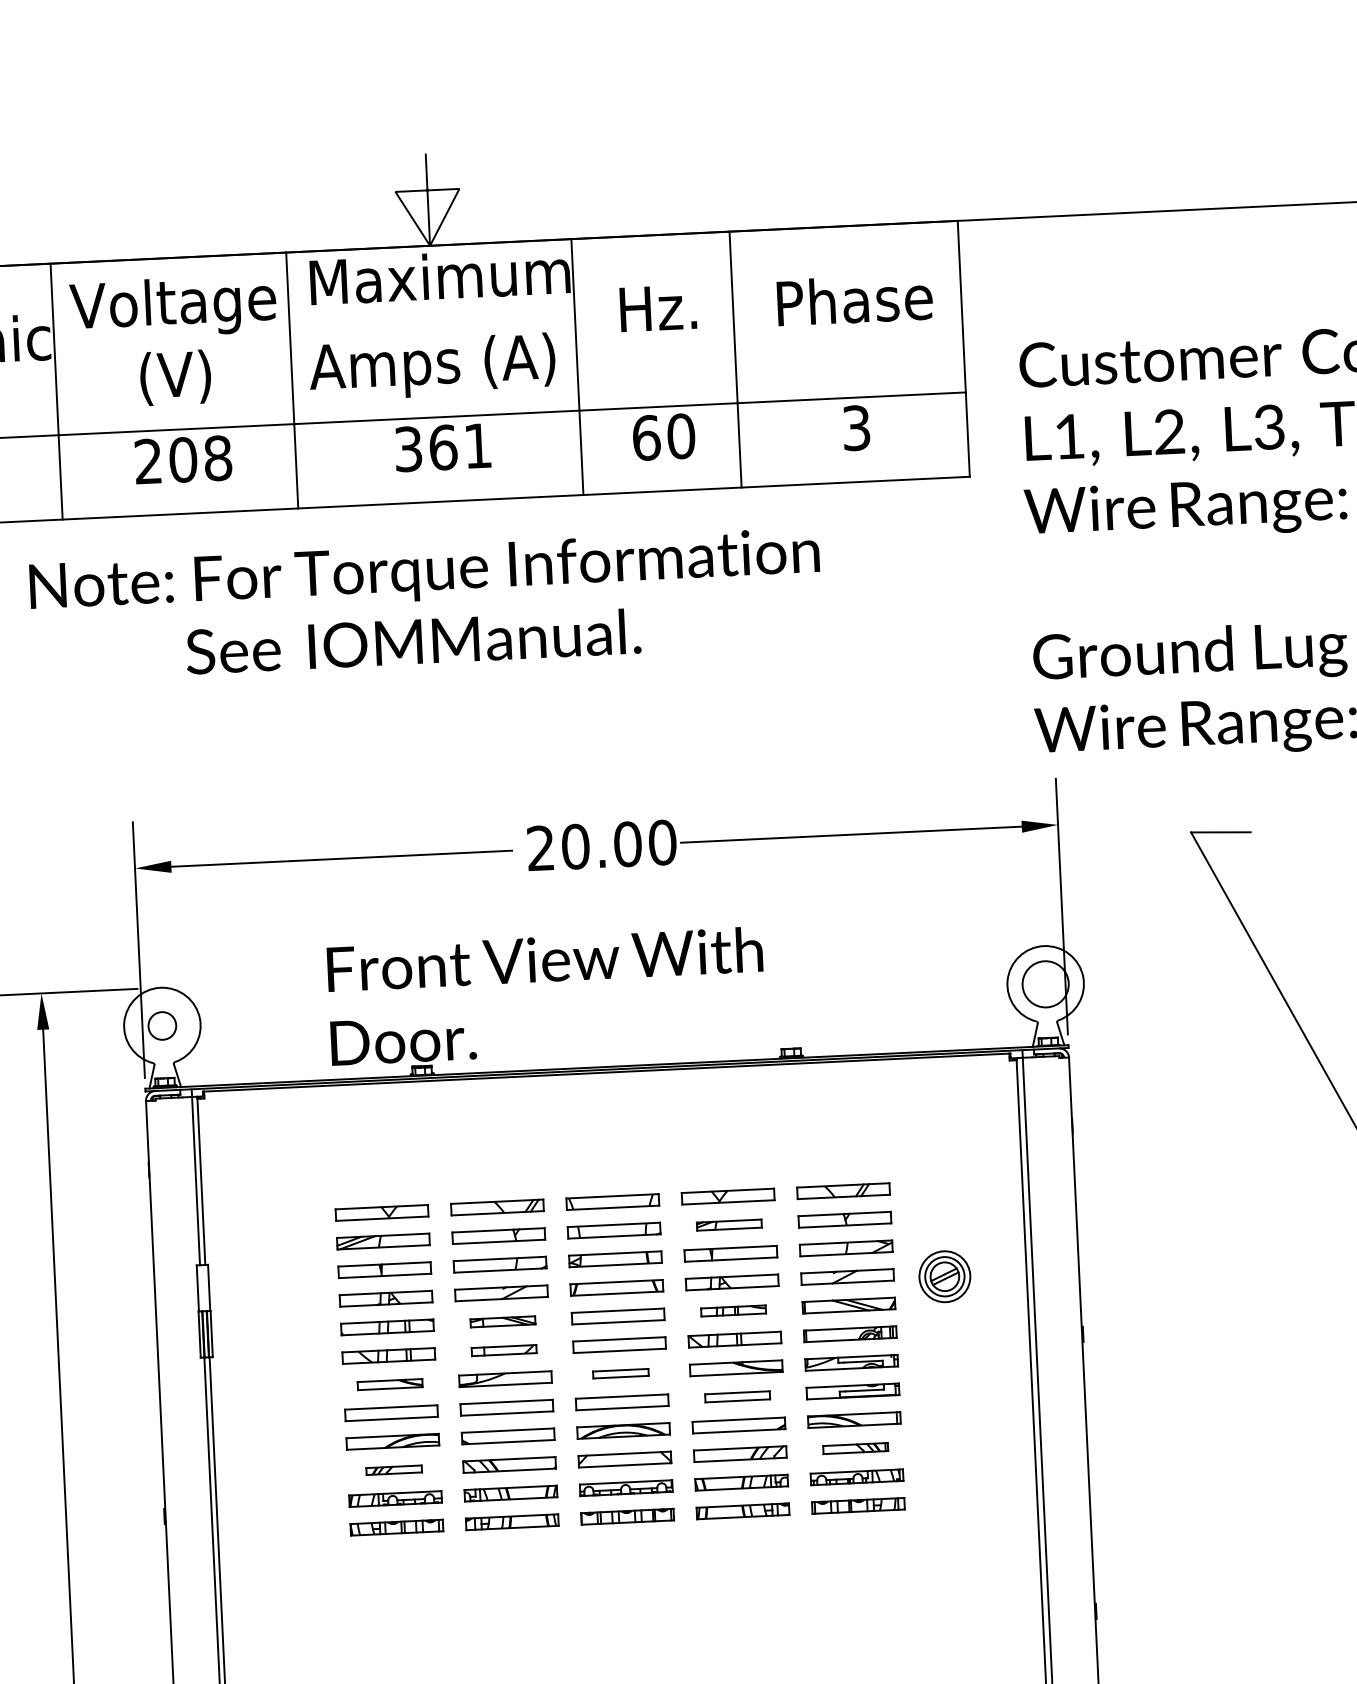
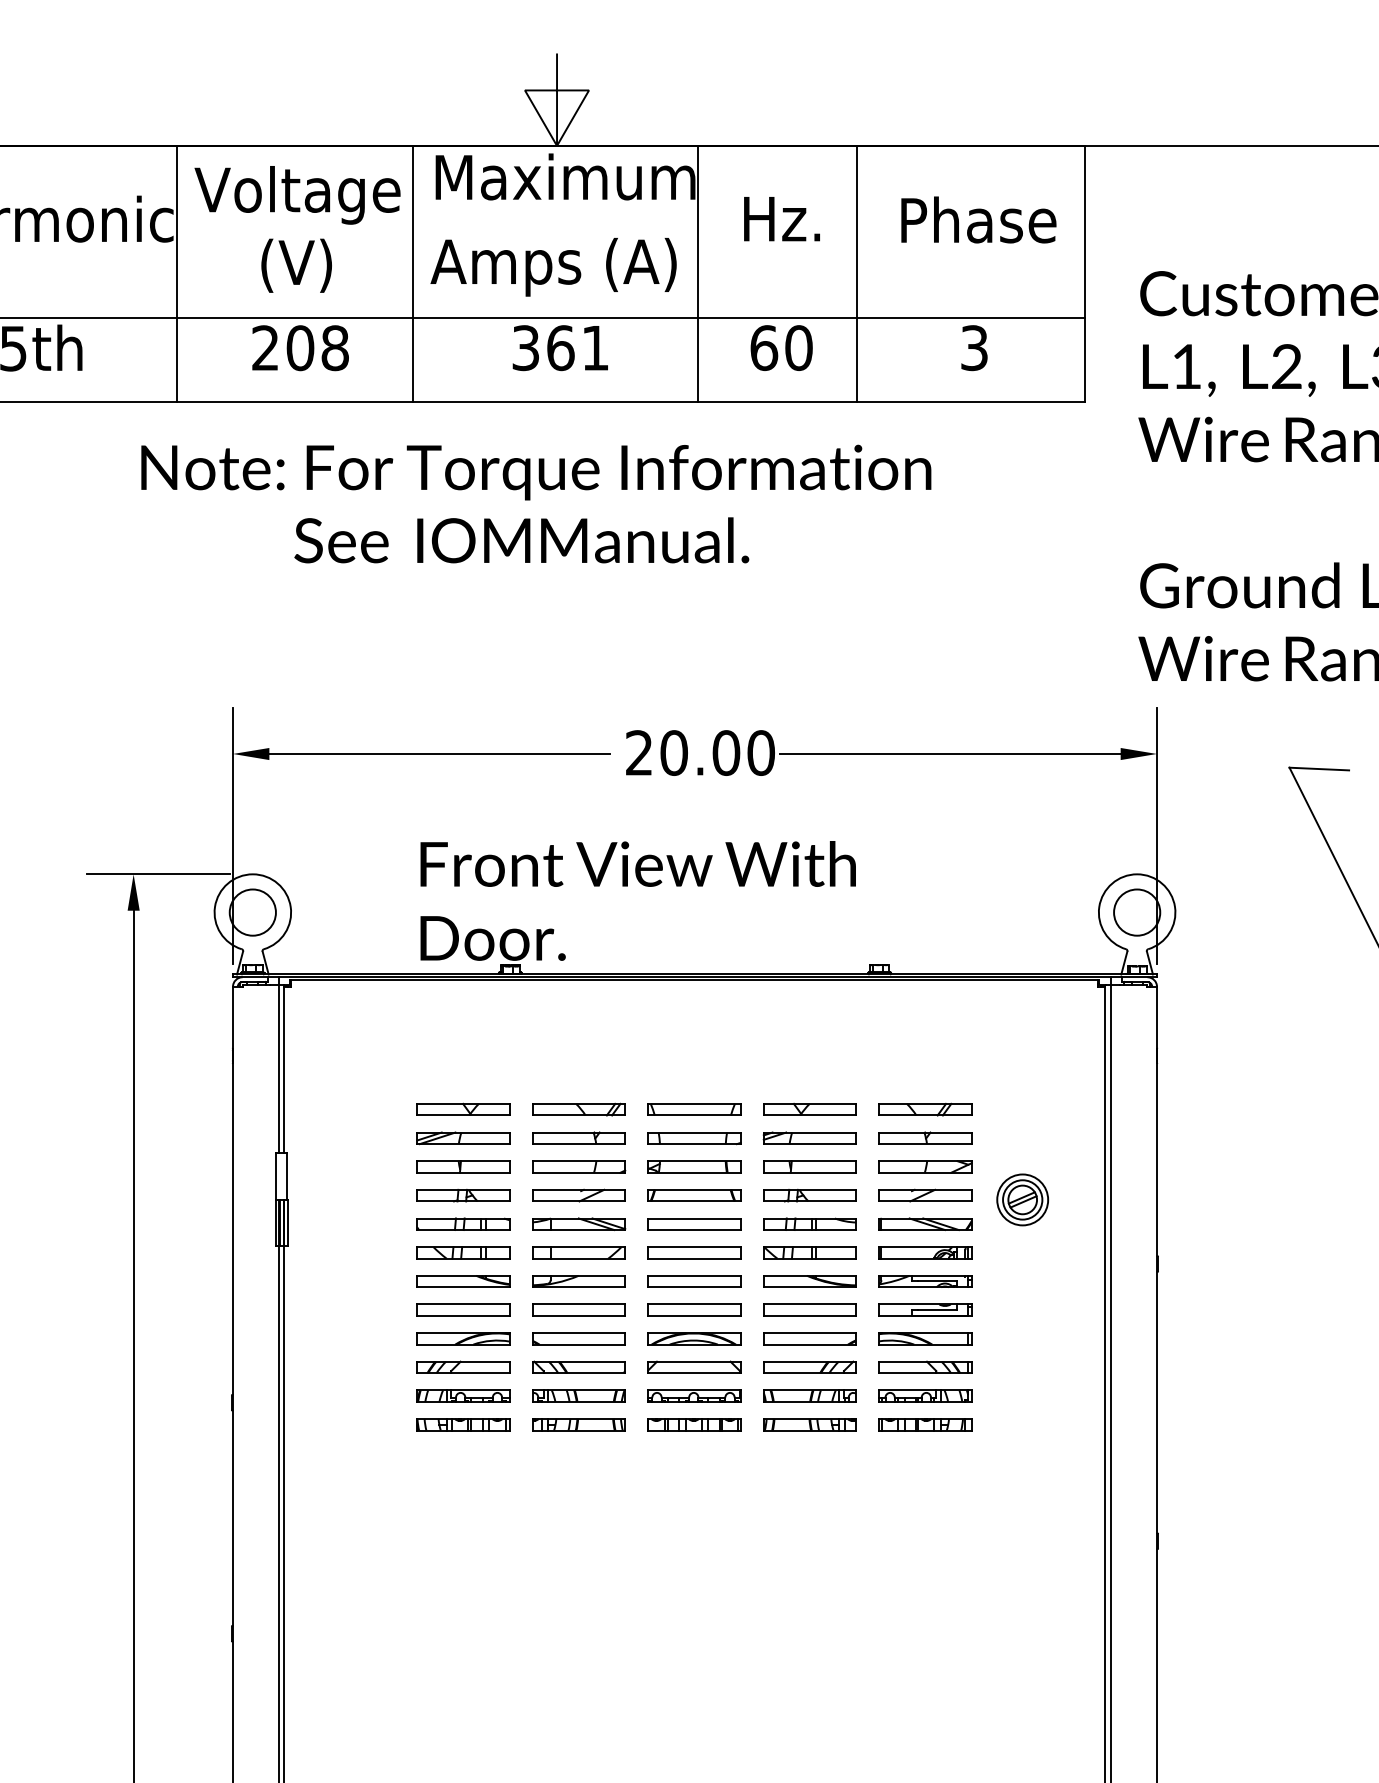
circle: (162, 1025) -> (252, 912), size x1.67
part: (728, 1224) -> (809, 1137), size x1.43
part: (733, 1310) -> (809, 1223), size x1.43
part: (503, 1321) -> (579, 1223), size x1.43
part: (503, 1350) -> (578, 1252), size x1.43
part: (620, 1373) -> (694, 1281), size x1.67
part: (390, 1384) -> (463, 1281), size x1.43
part: (737, 1396) -> (809, 1309), size x1.43
part: (855, 1447) -> (925, 1366), size x1.43
part: (394, 1469) -> (463, 1366), size x1.67

